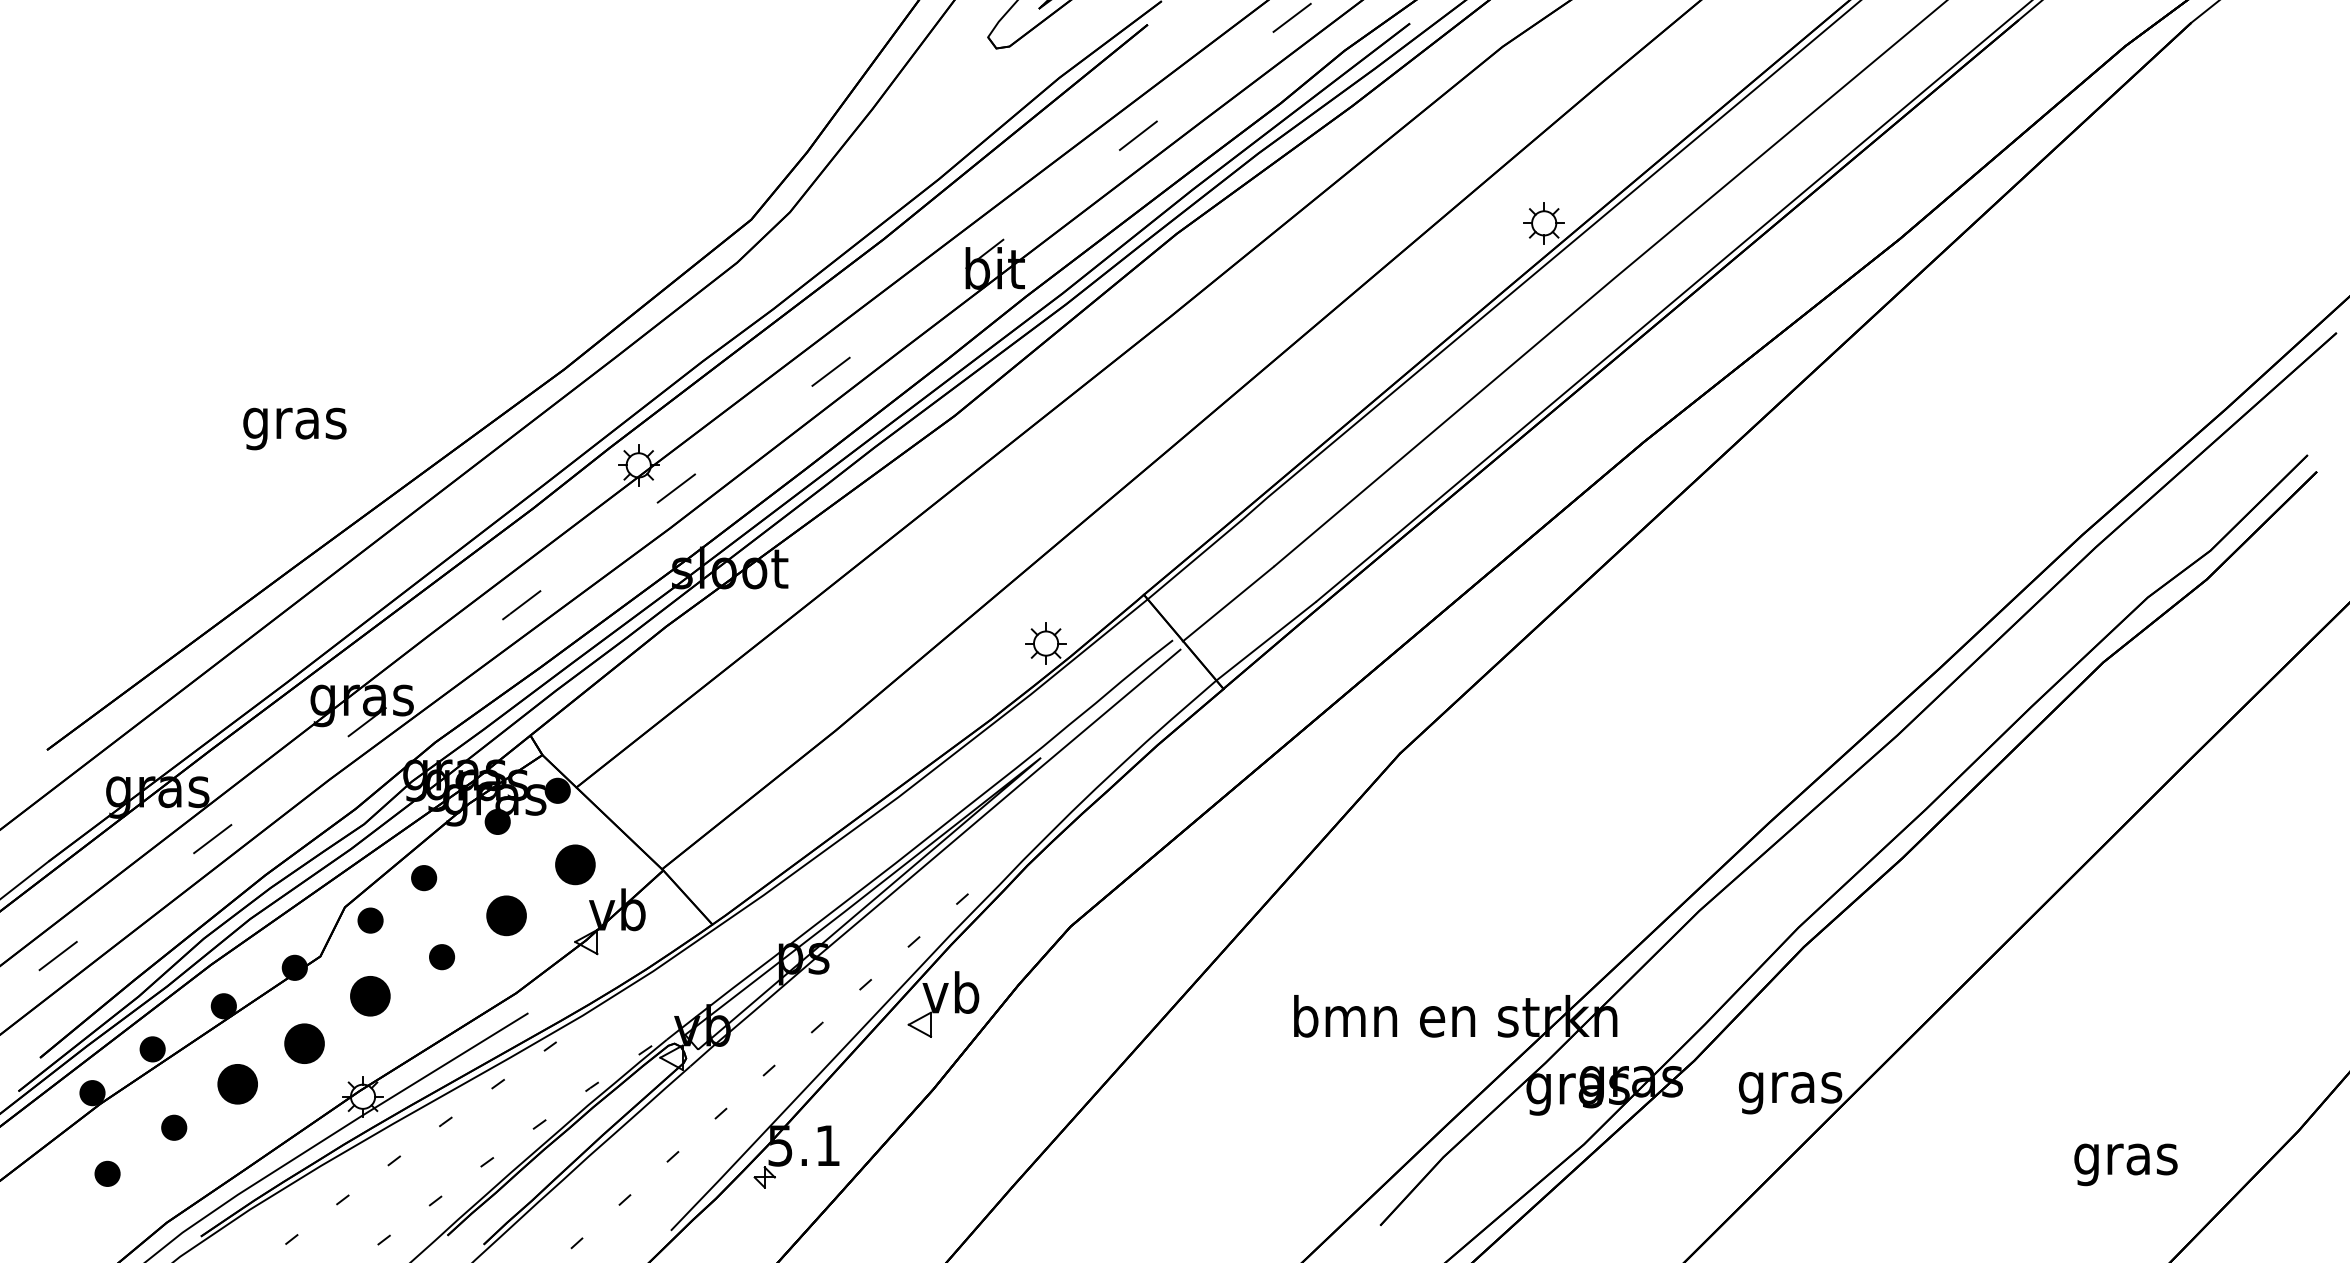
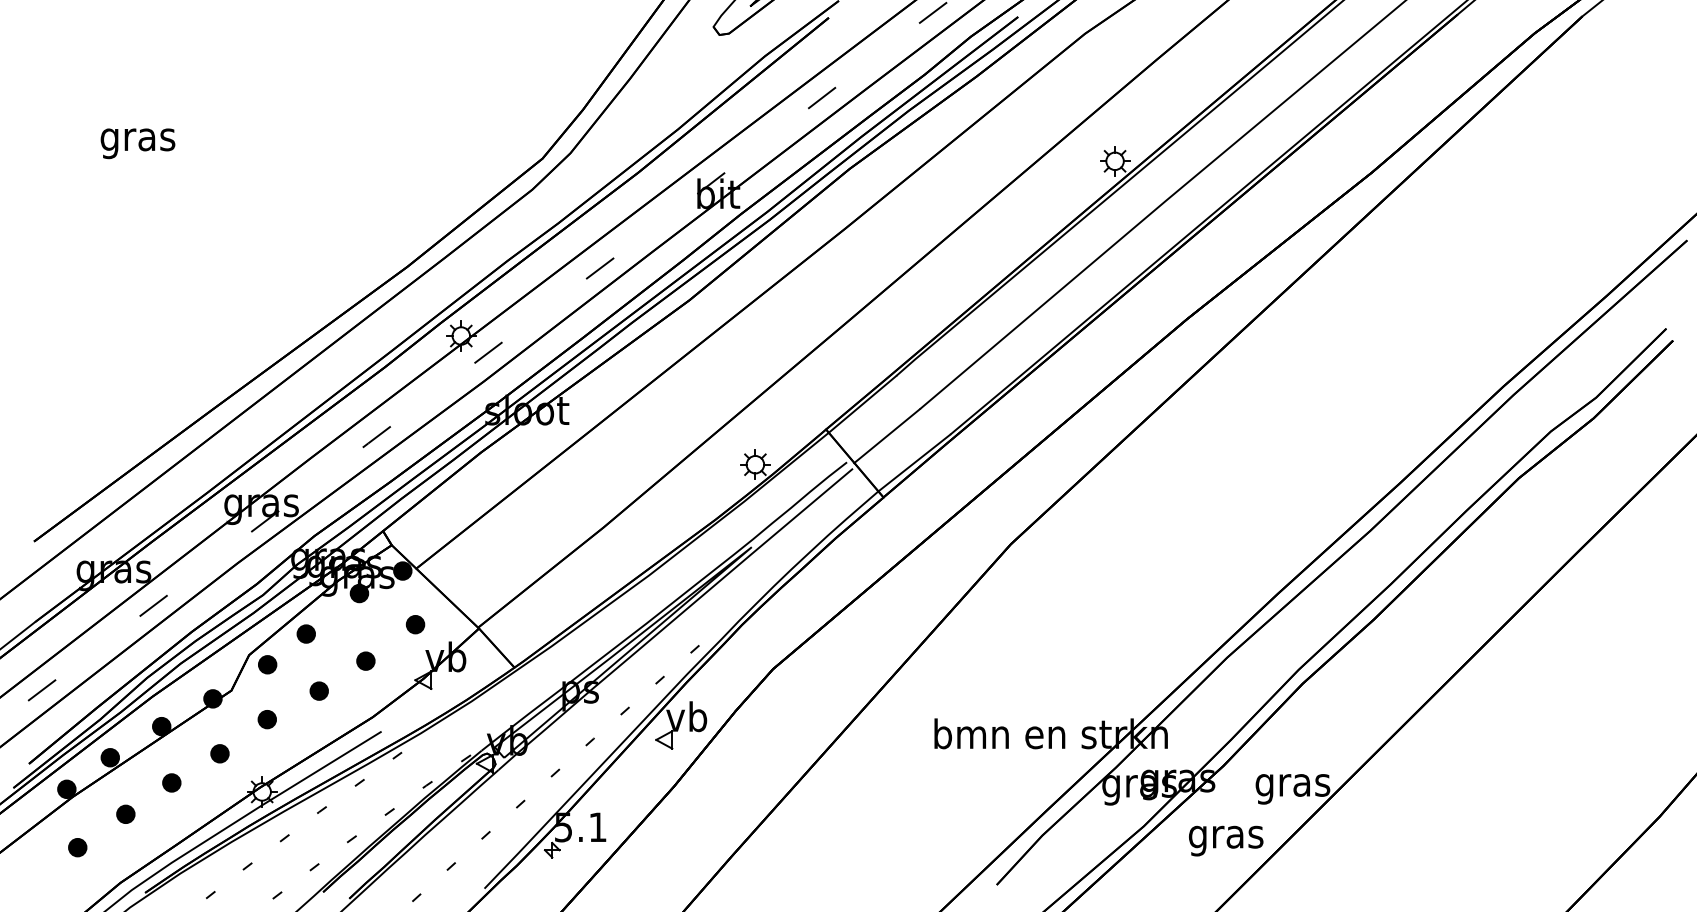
text: (294, 428) -> (137, 143), moved
part: (575, 864) -> (415, 624), size x0.62
part: (506, 914) -> (365, 660), size x0.62
part: (368, 996) -> (266, 719), size x0.62
part: (303, 1043) -> (219, 753), size x0.62
part: (237, 1083) -> (171, 782), size x0.62
text: (2126, 1163) -> (1226, 840), moved

